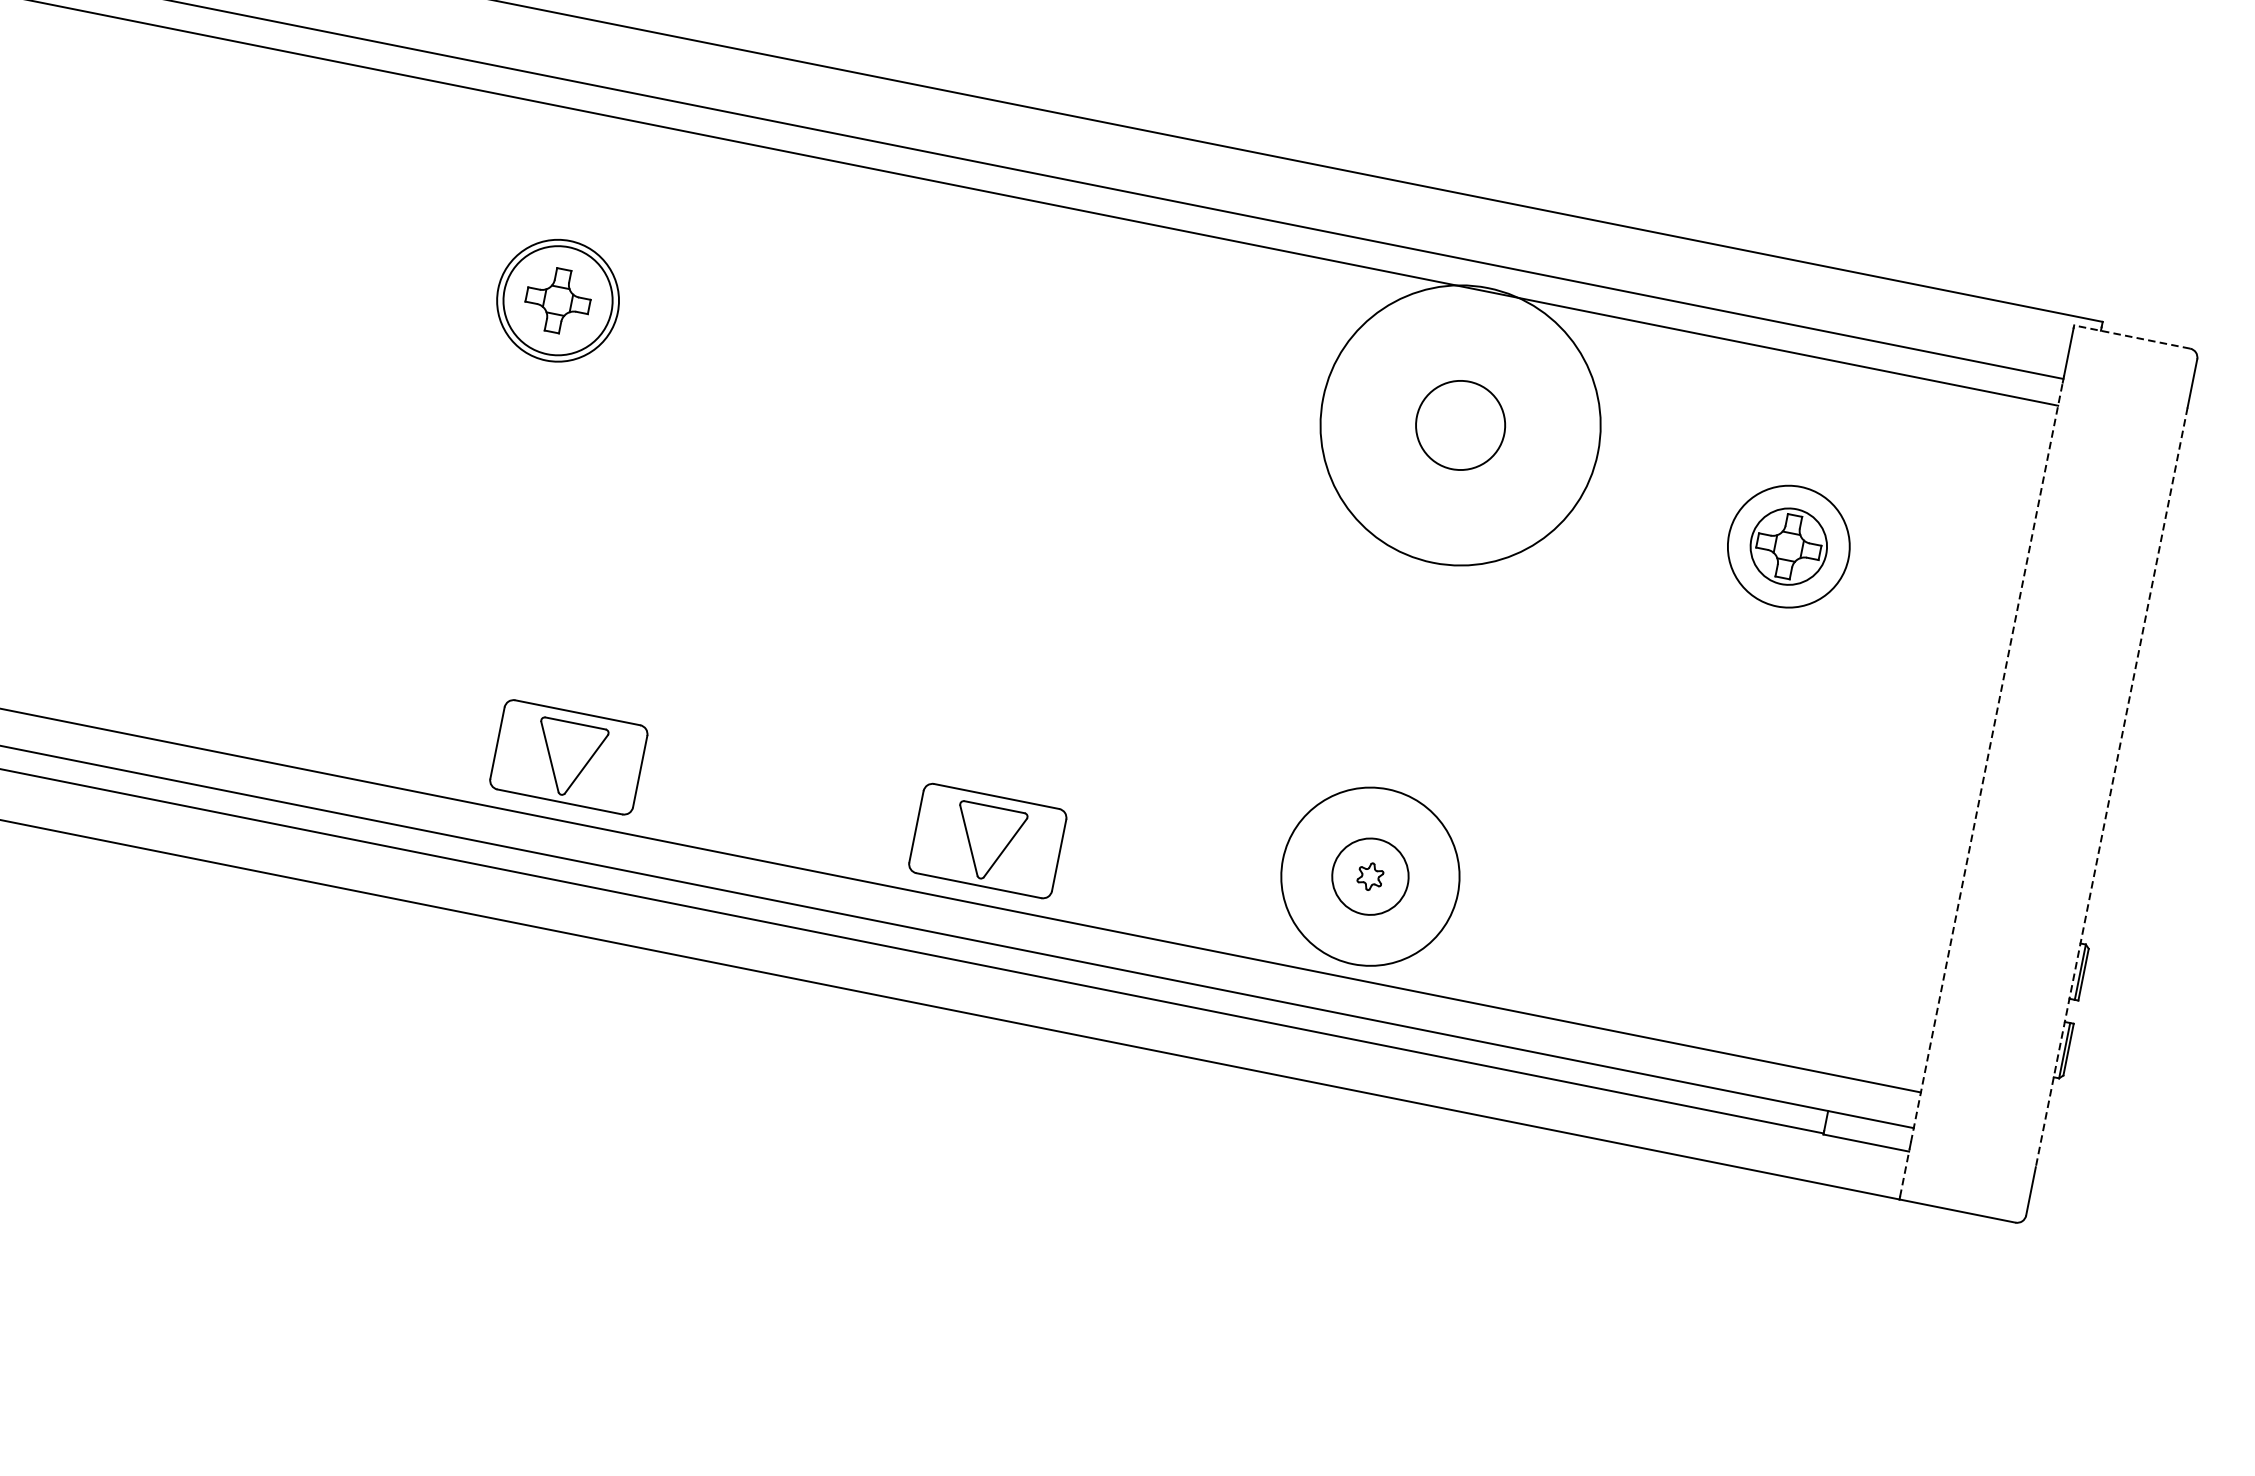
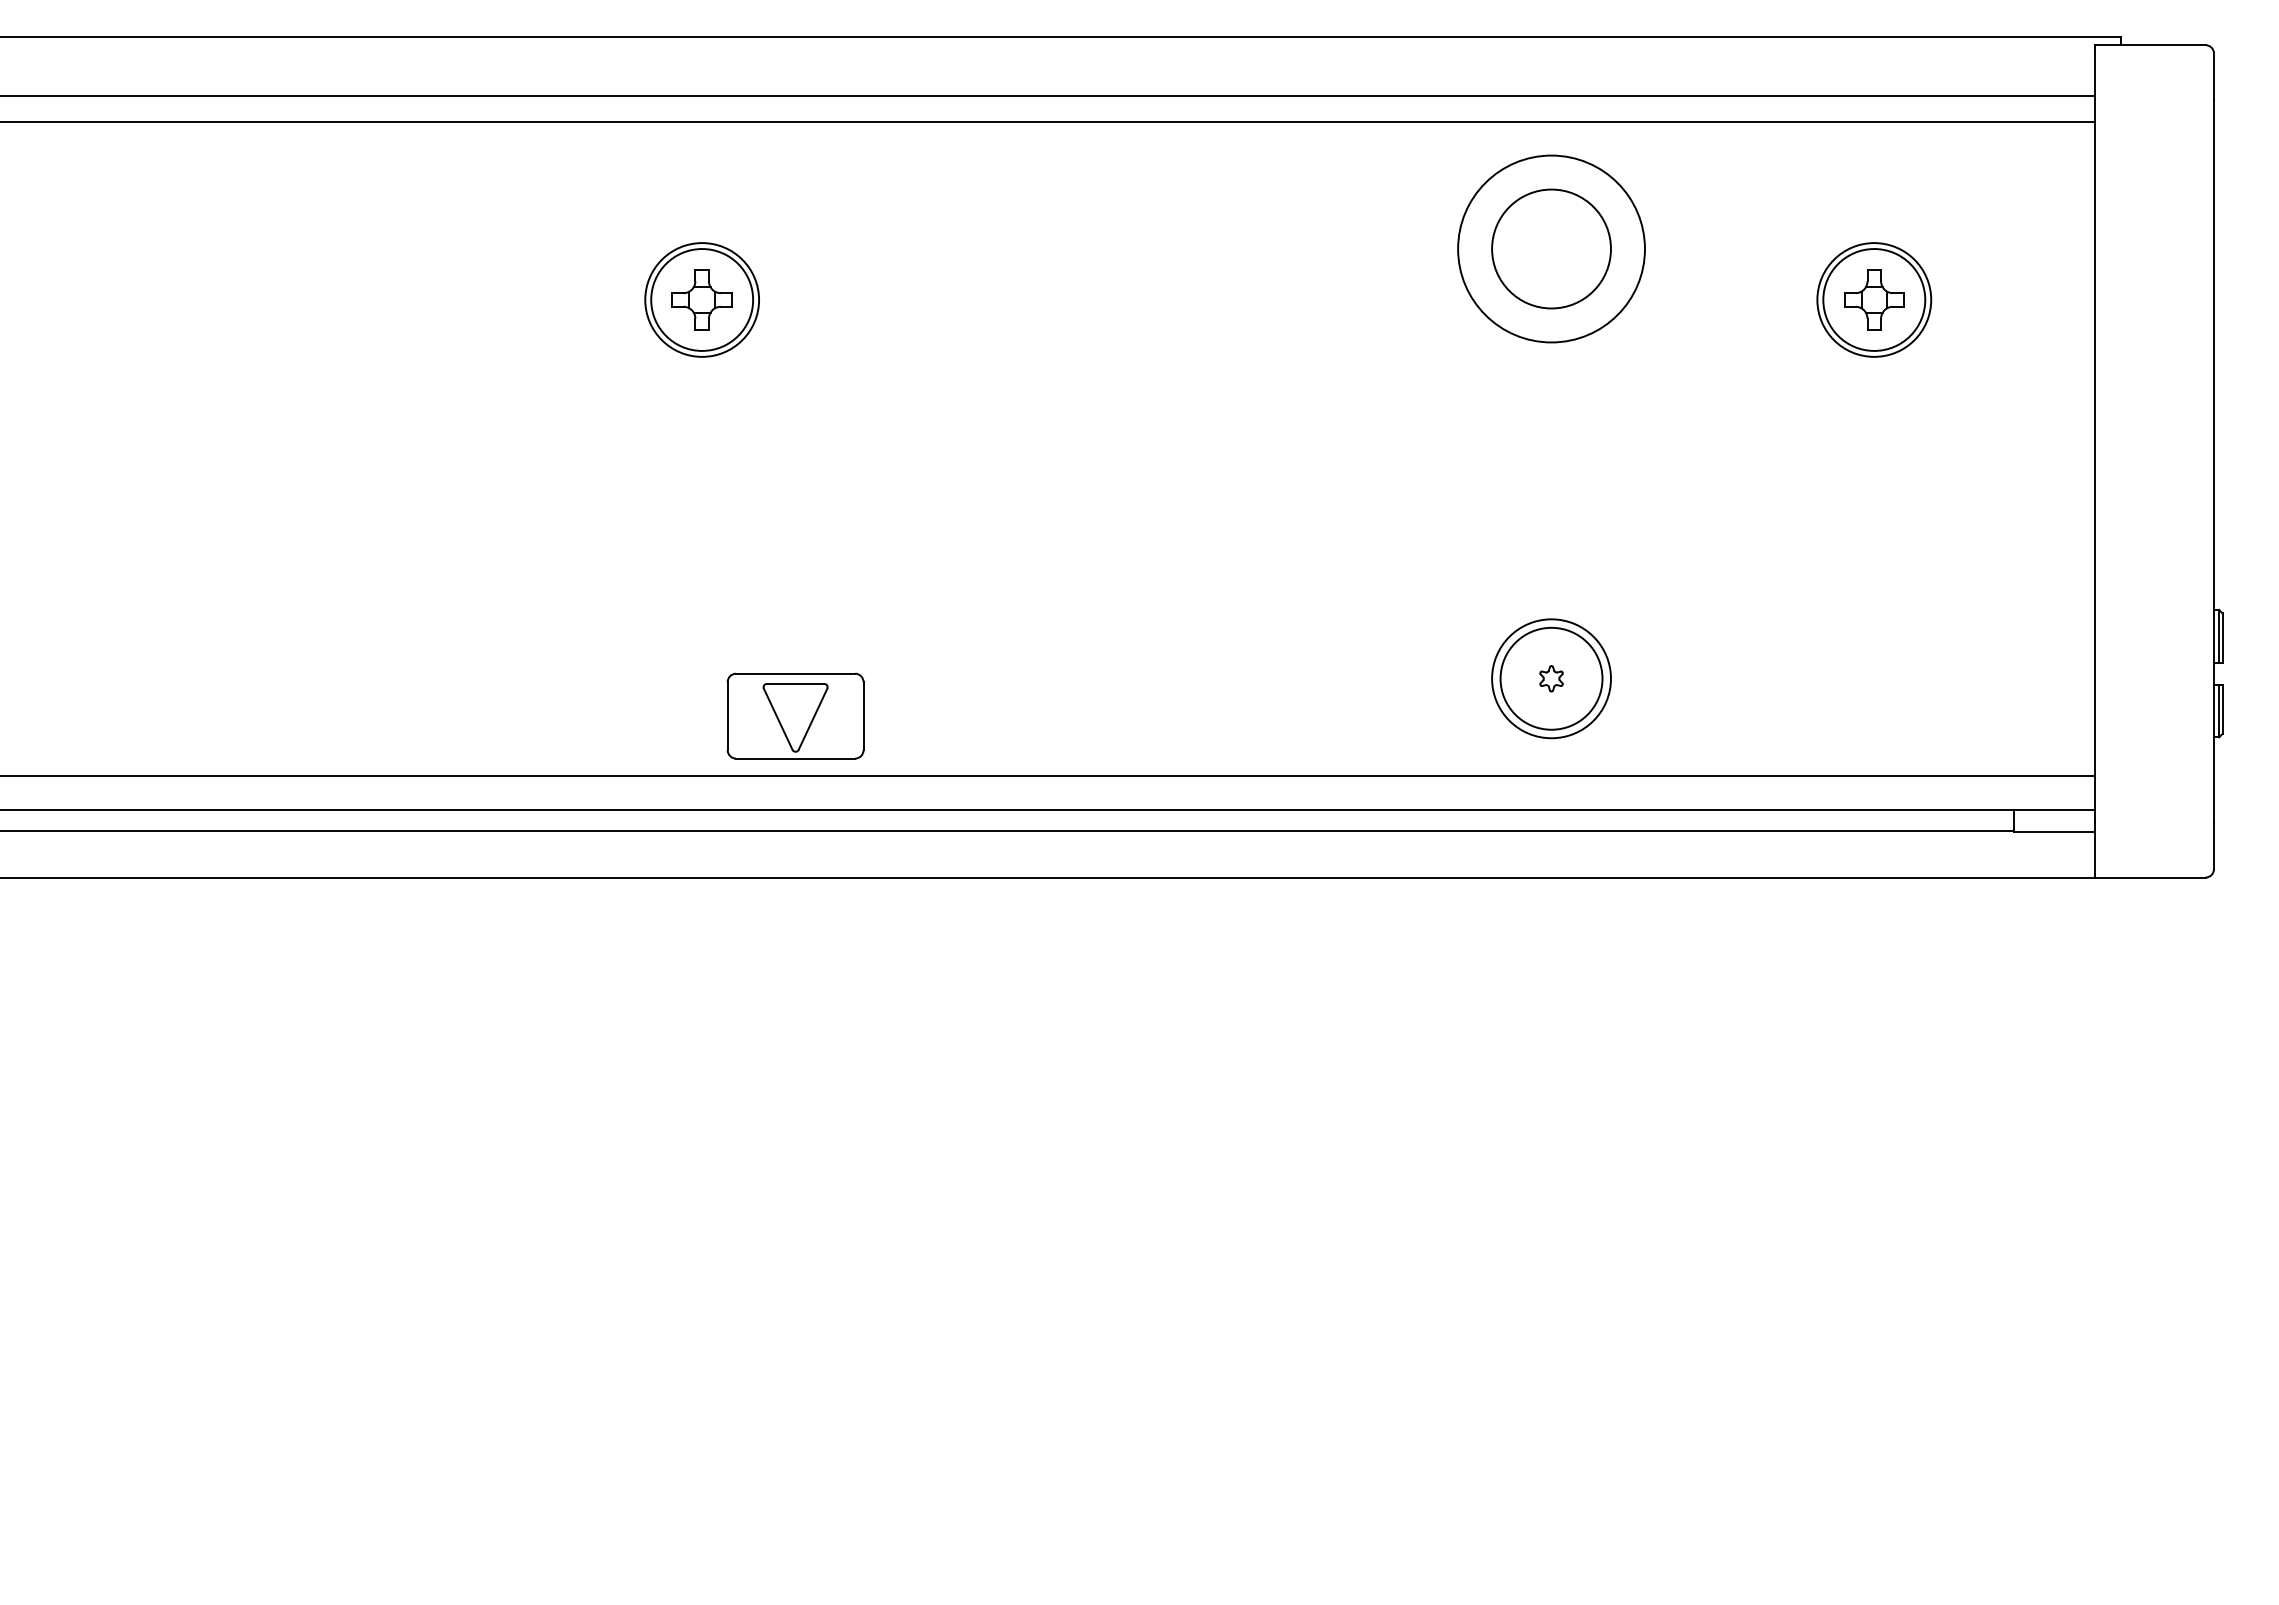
line: (2131, 337) -> (2149, 45), dashed -> solid
circle: (1460, 424) -> (1551, 248), size x0.71
circle: (1460, 424) -> (1551, 248), size x1.43
circle: (1789, 546) -> (1874, 299), size x1.43
line: (1987, 762) -> (2095, 461), dashed -> solid
line: (2112, 787) -> (2214, 461), dashed -> solid
part: (987, 840) -> (1194, 715), removed
circle: (1370, 876) -> (1551, 678), size x0.71
circle: (1370, 876) -> (1551, 678), size x1.43
line: (1905, 1173) -> (2095, 852), dashed -> solid

